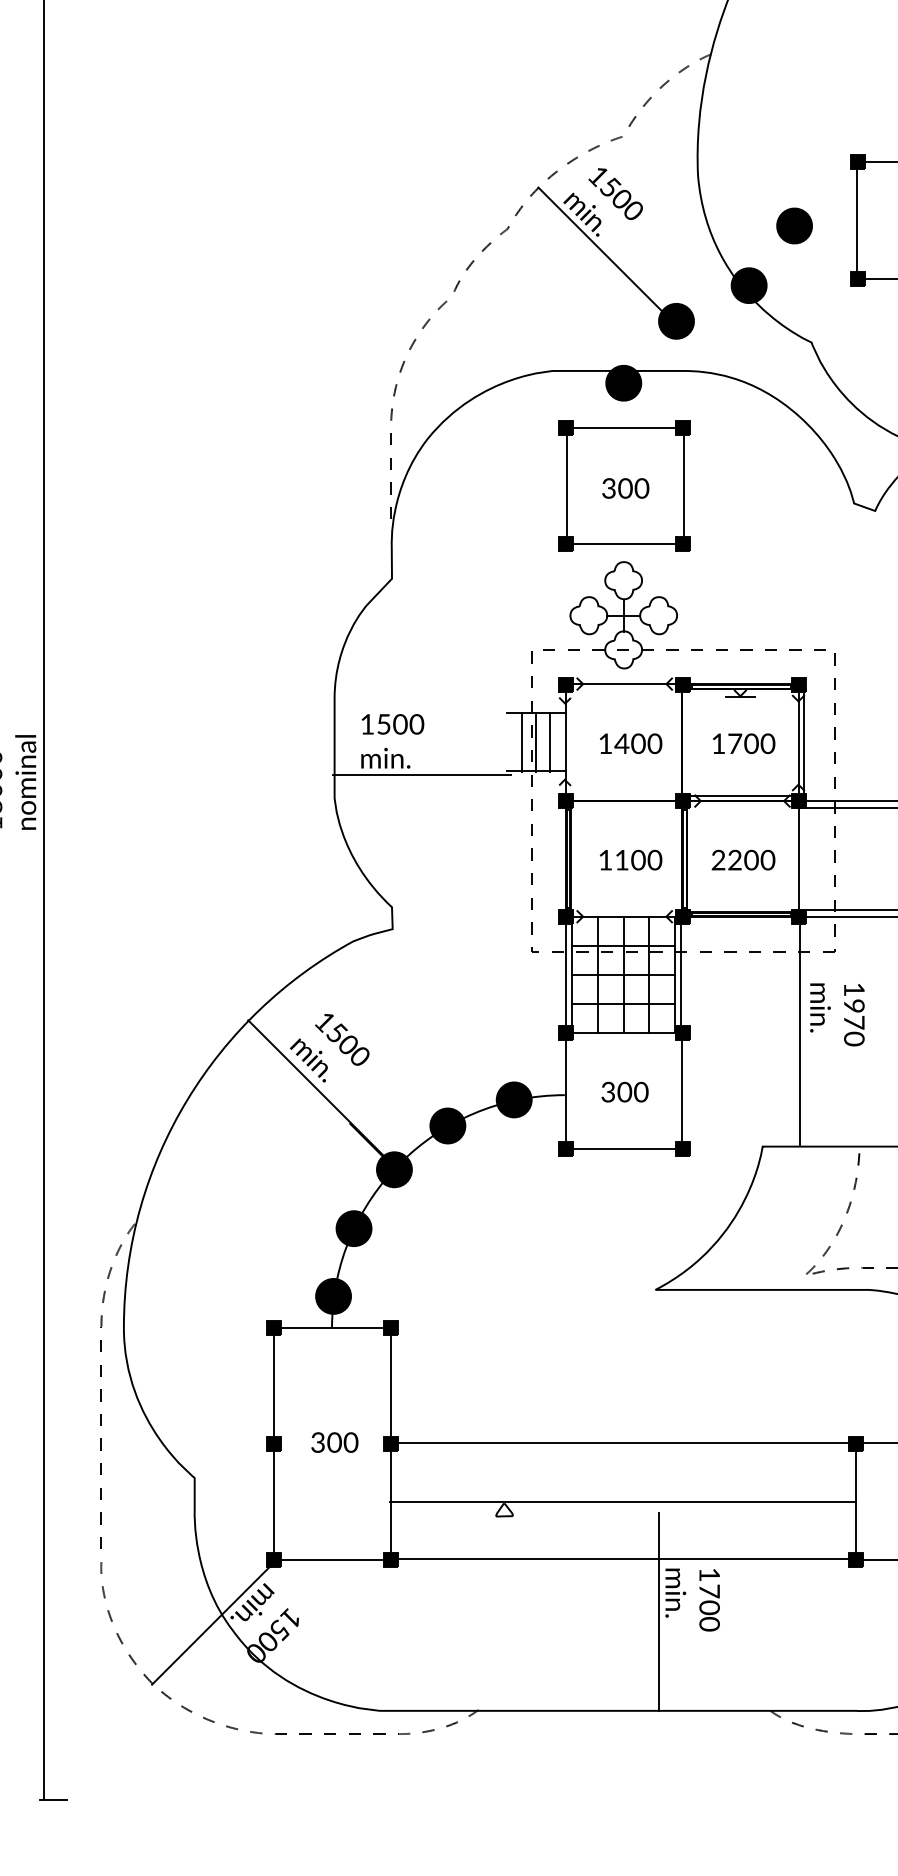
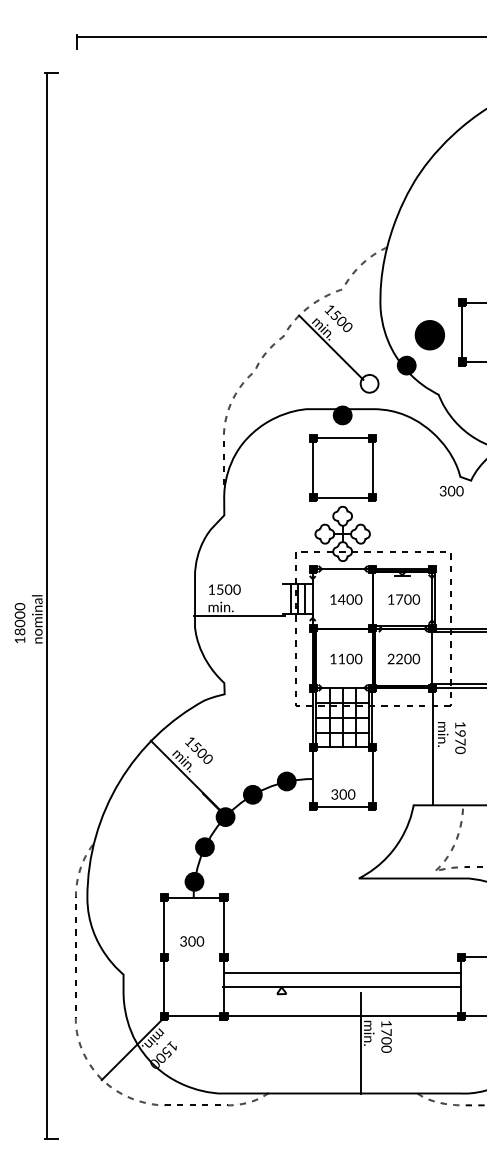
part: (793, 224) -> (429, 334), size x1.6
fill: (676, 320) -> (369, 383), removed
text: (625, 489) -> (451, 491), moved
text: (625, 1092) -> (343, 794), moved
text: (335, 1442) -> (192, 941), moved
line: (623, 1442) -> (342, 973), moved

